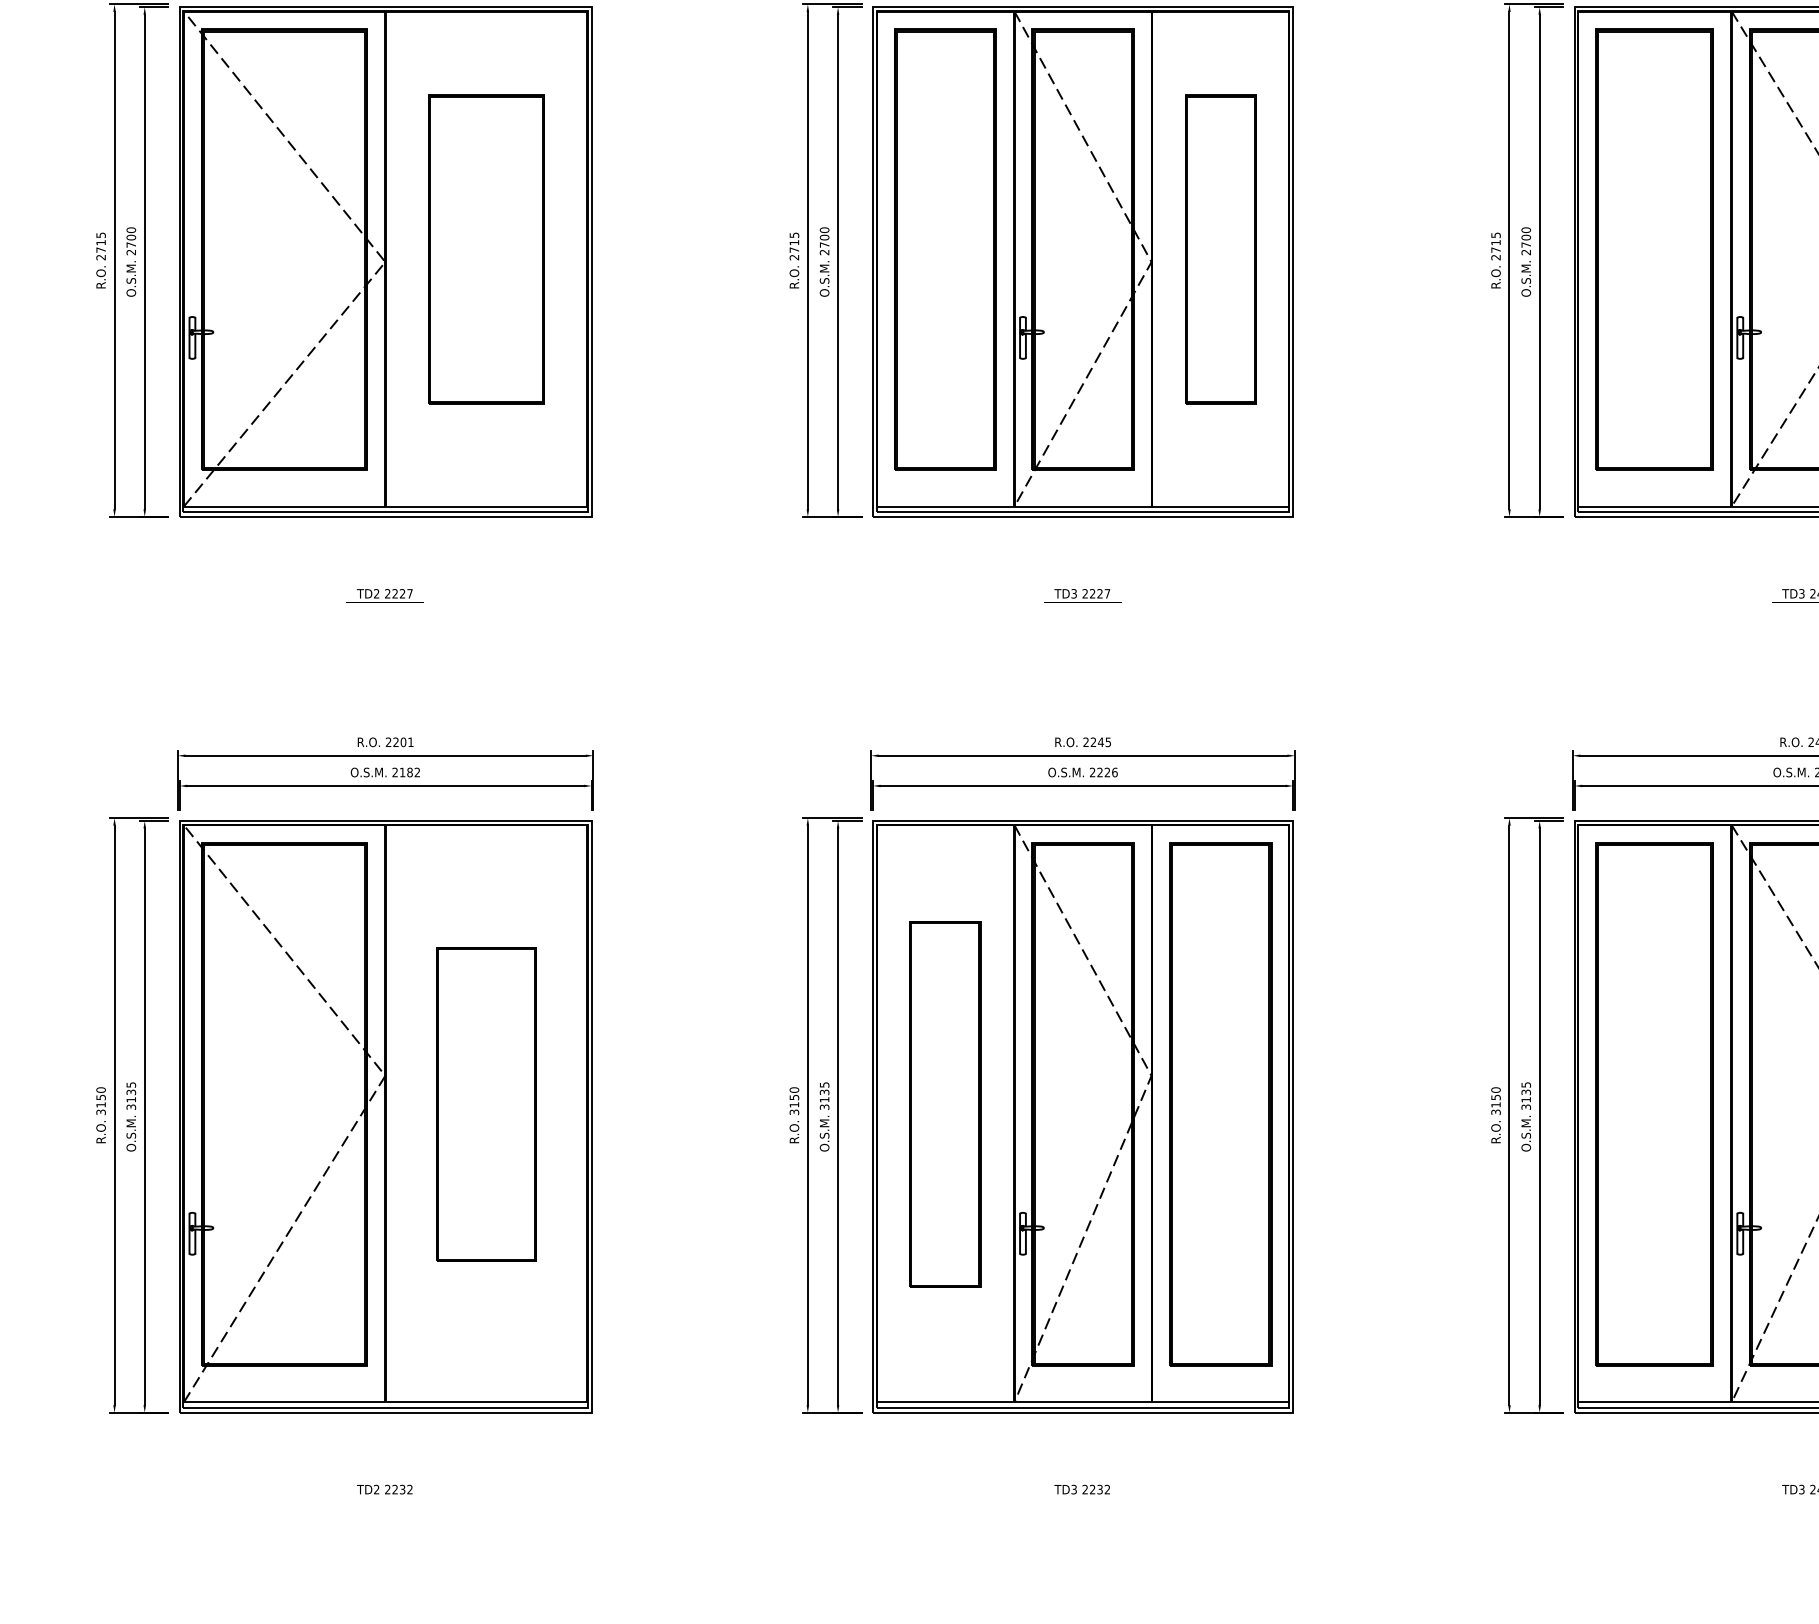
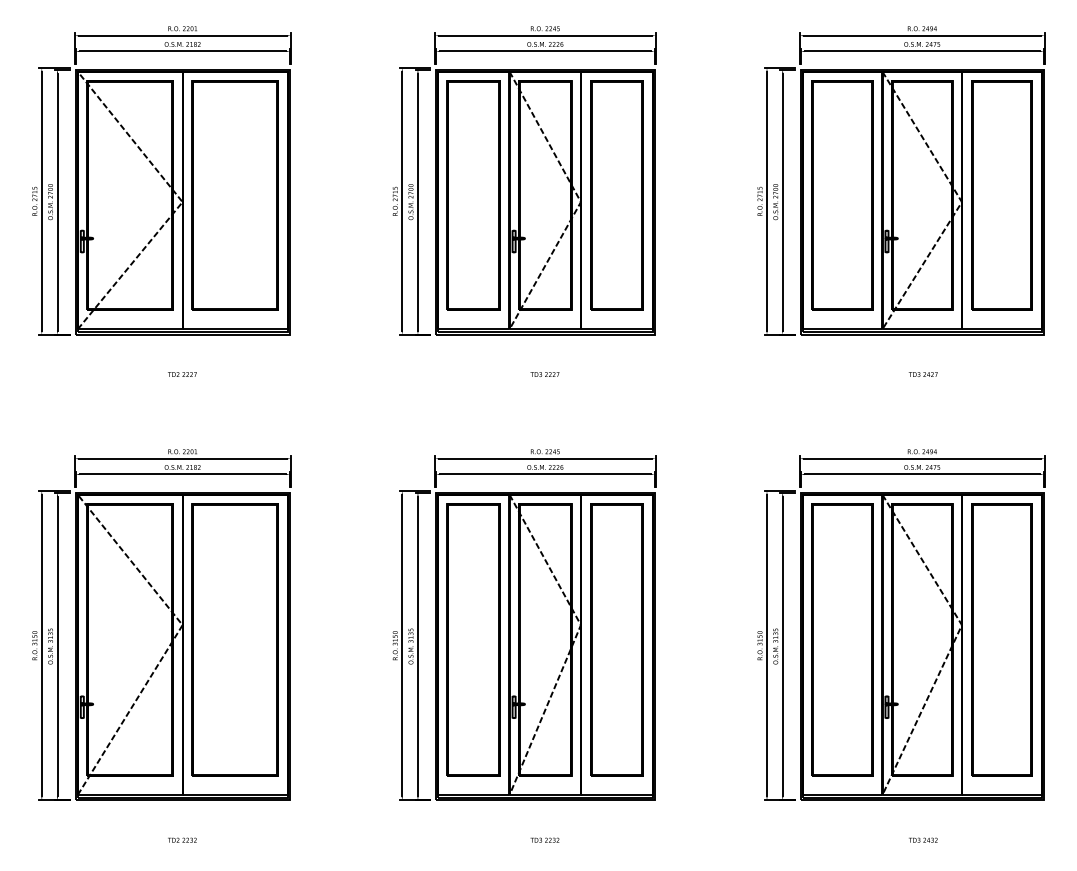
part: (485, 249) -> (234, 195), size x1.43
part: (1219, 249) -> (616, 195), size x1.43
part: (485, 1103) -> (234, 639), size x1.67
part: (944, 1103) -> (473, 639), size x1.43

